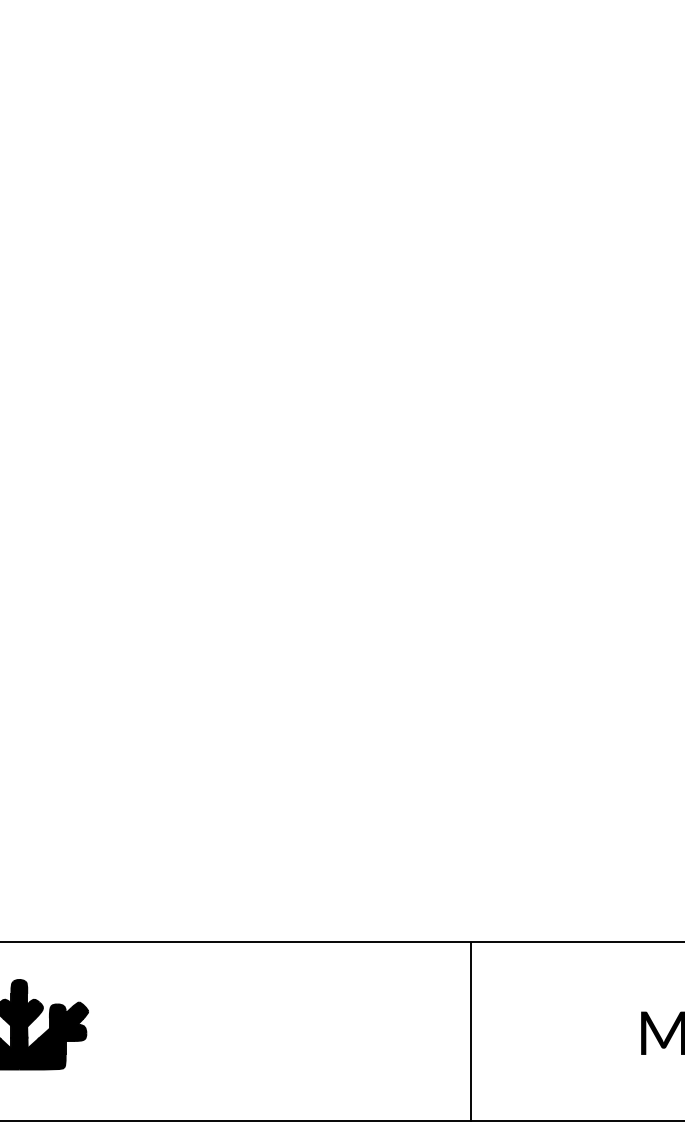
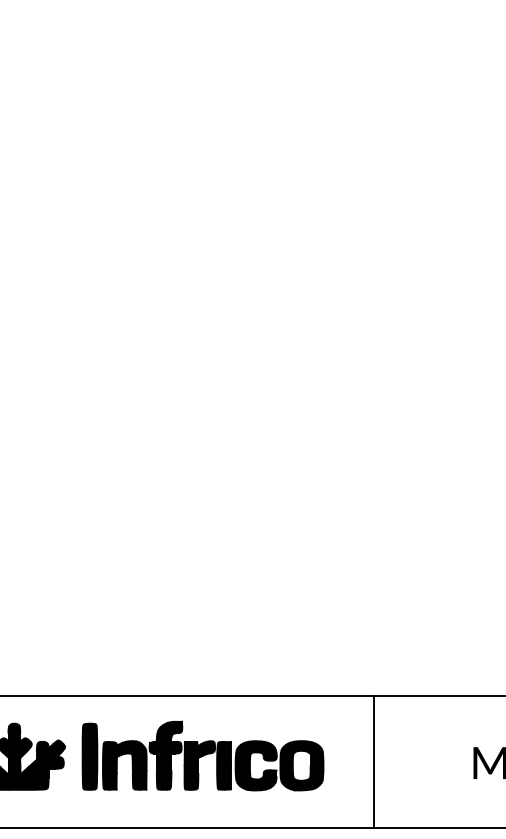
part: (274, 1022) -> (202, 755), added
line: (470, 1031) -> (373, 761), moved

